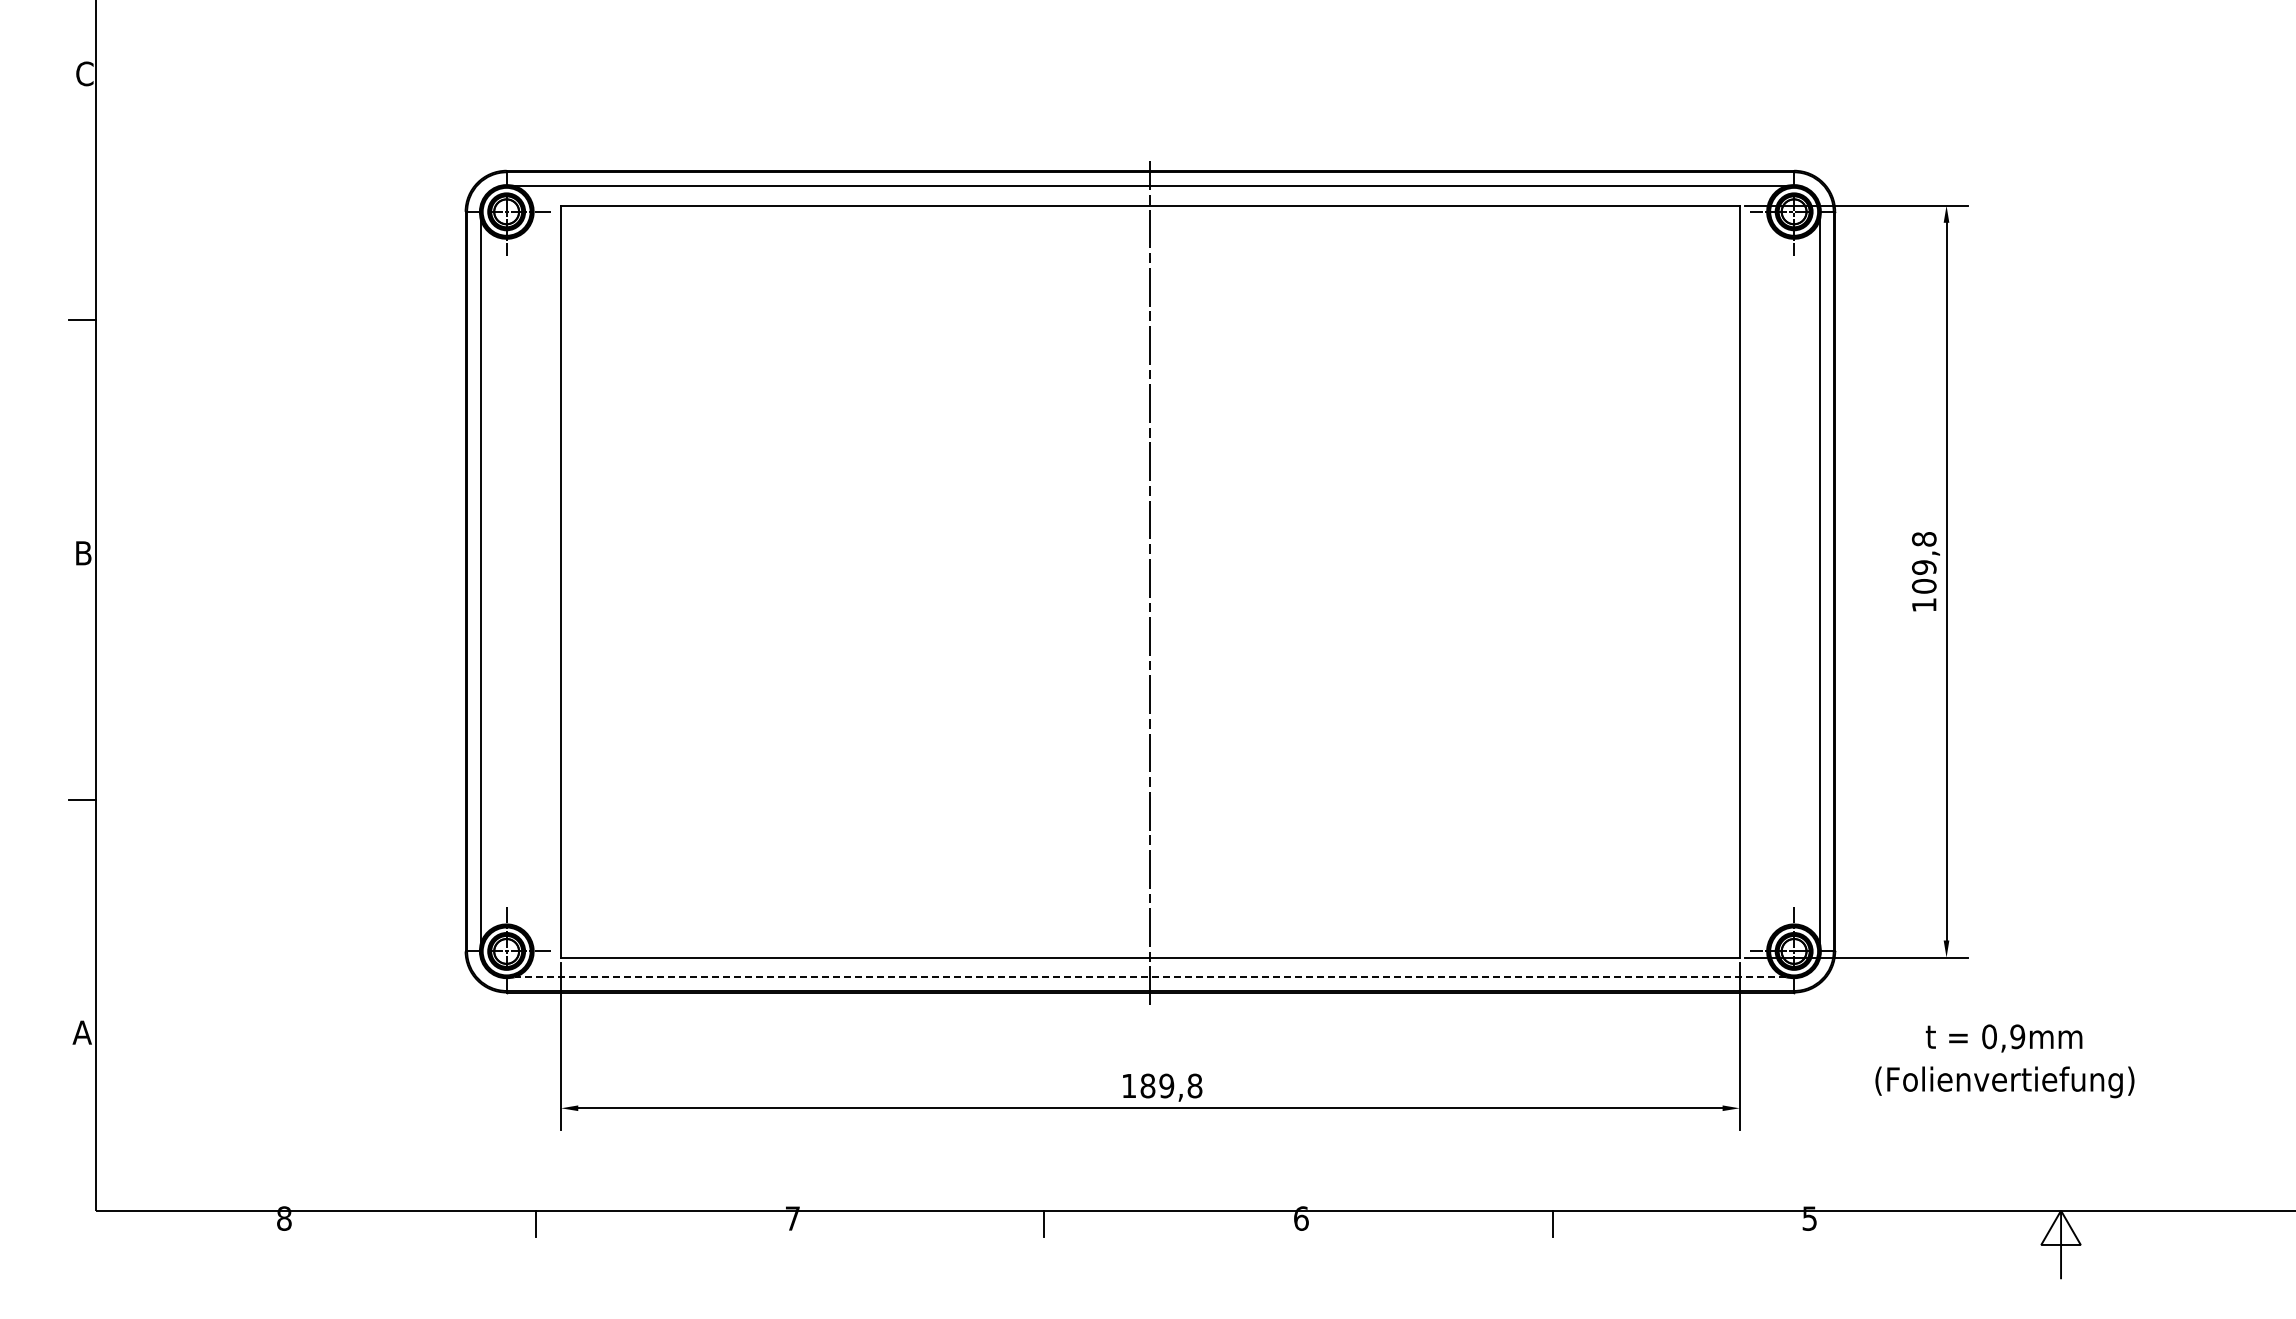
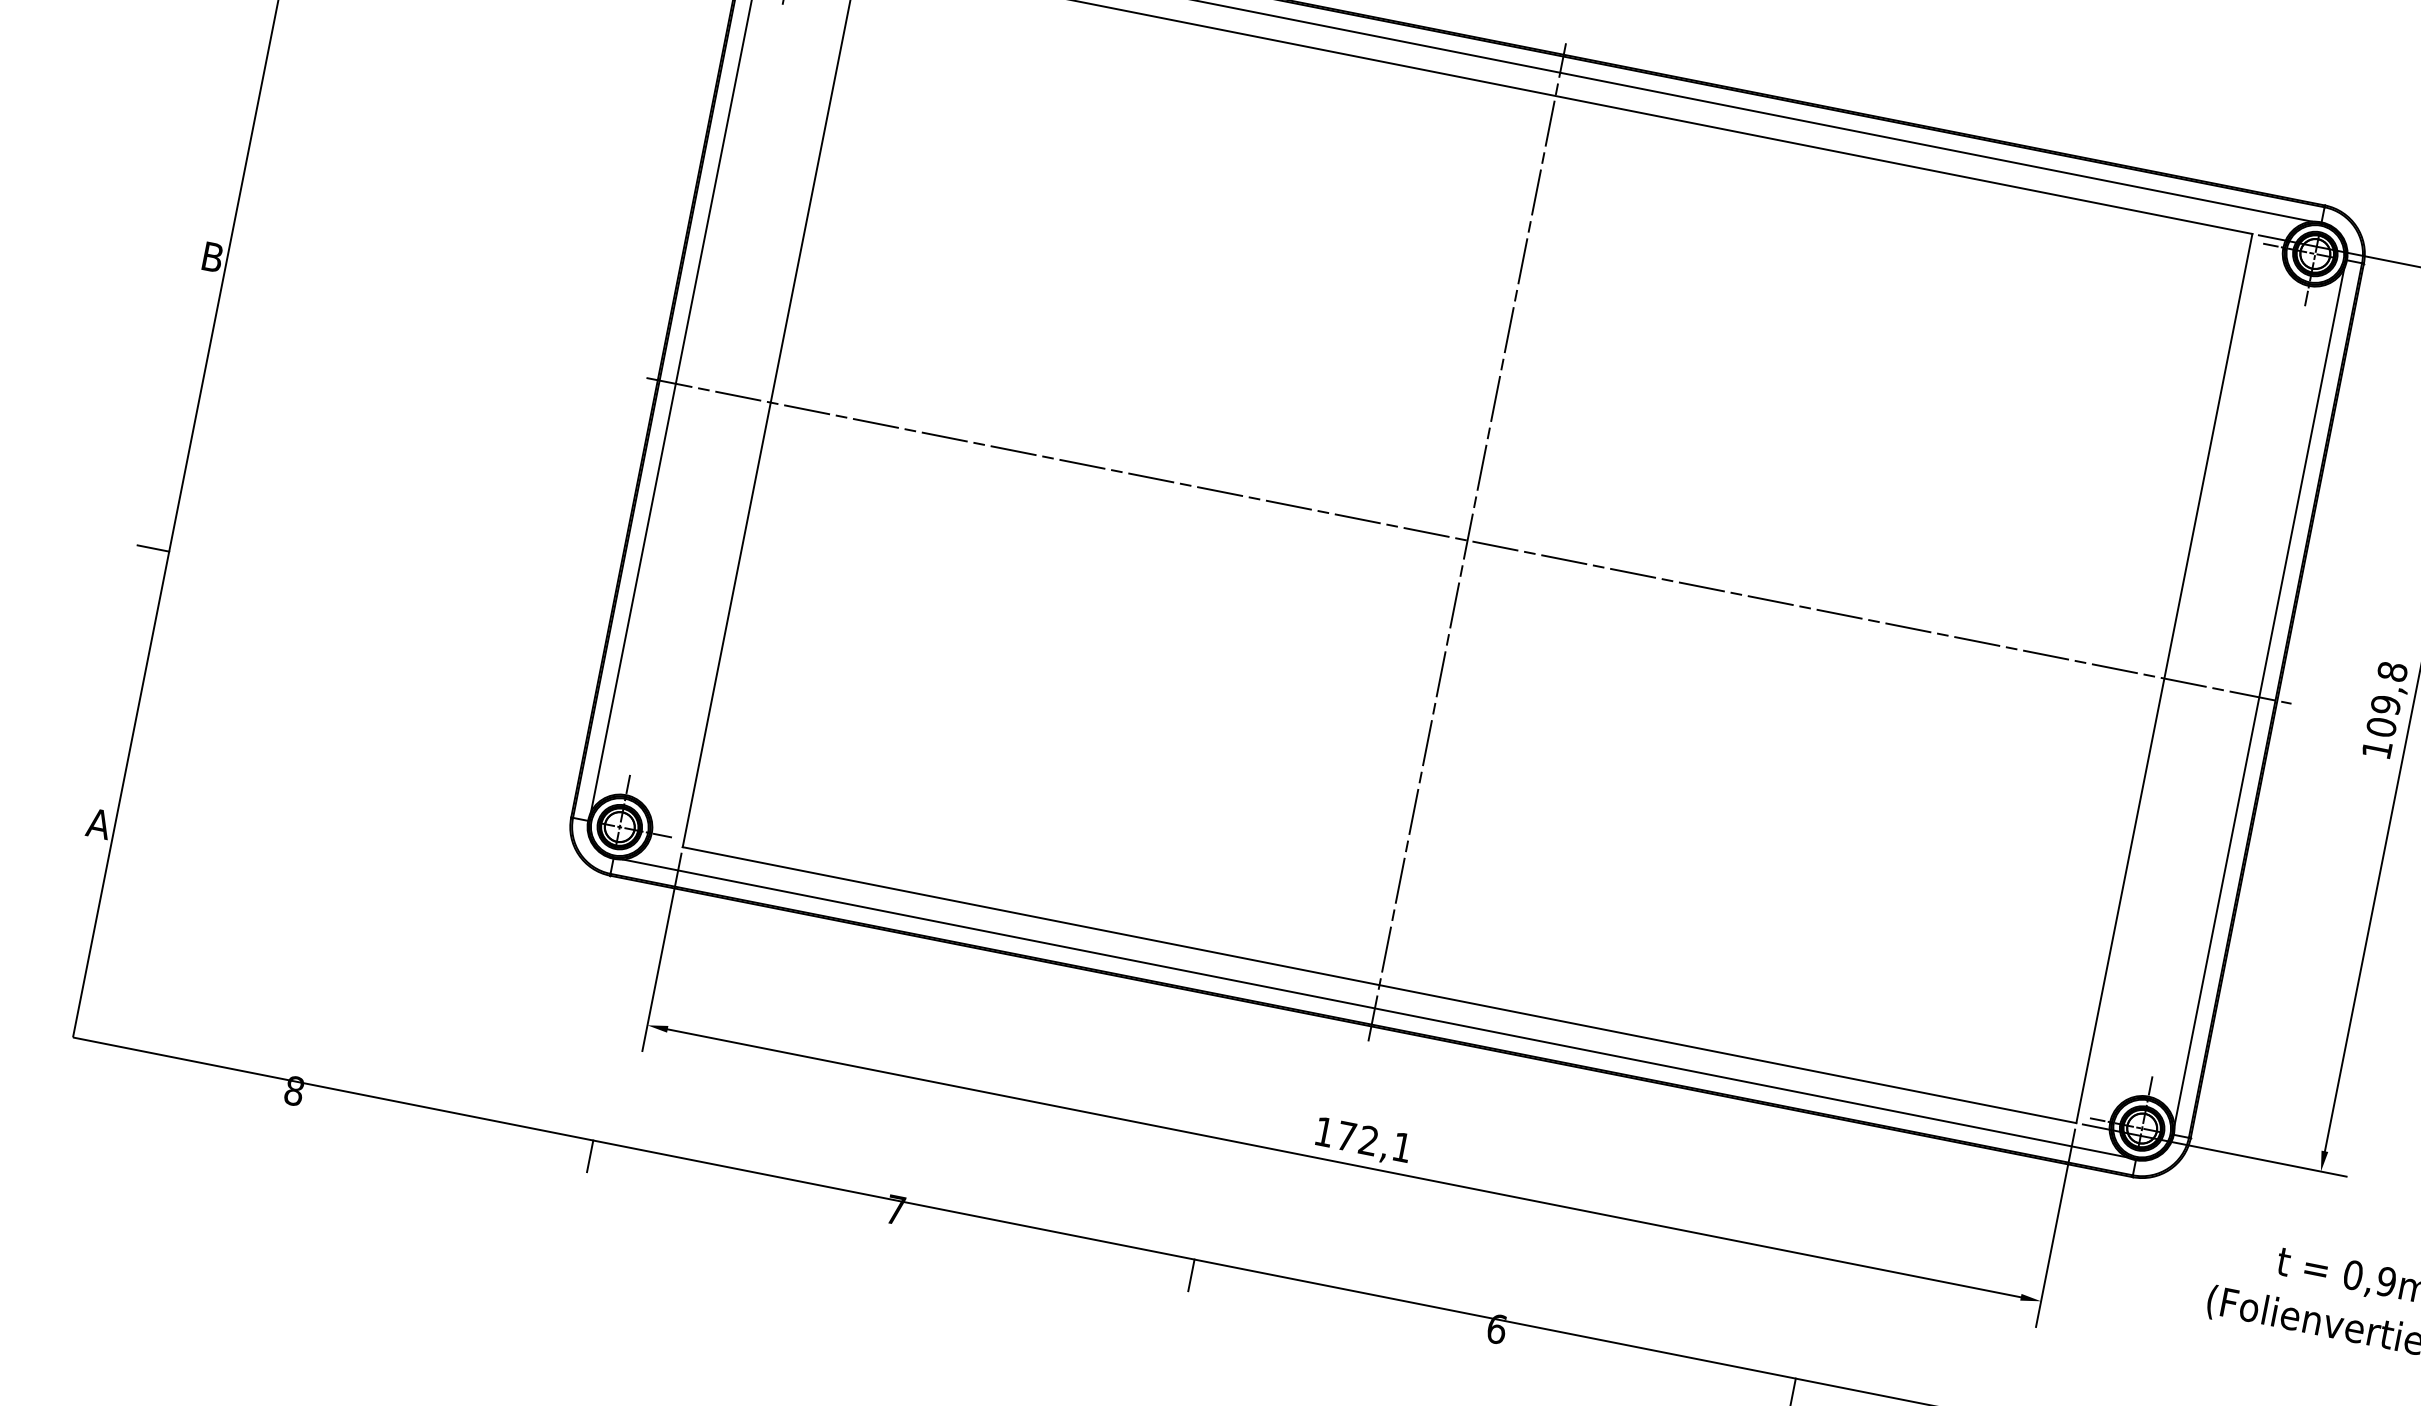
line: (1151, 581) -> (1468, 540), added
line: (1150, 977) -> (1375, 1008), dashed -> solid
text: (1171, 1085) -> (1374, 1141), 189,8 -> 172,1

